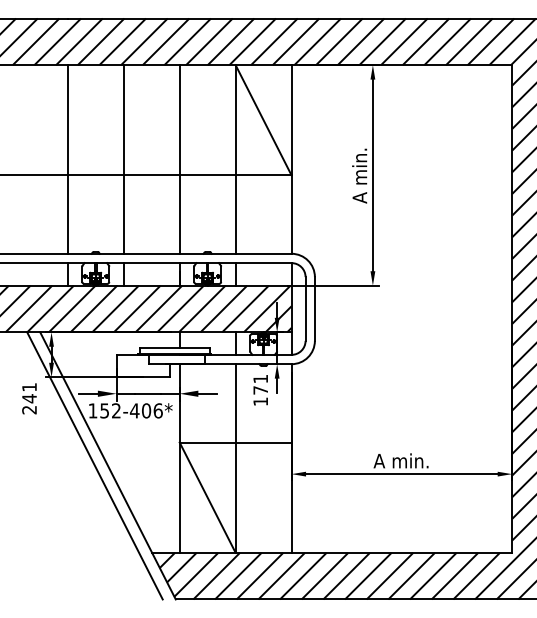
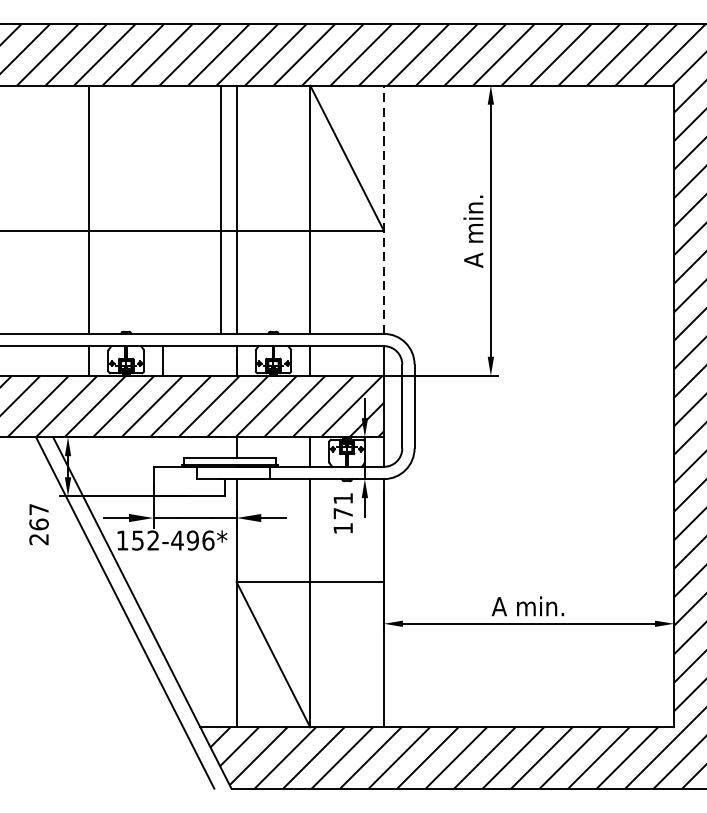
line: (291, 158) -> (383, 208), solid -> dashed
line: (123, 159) -> (220, 209), moved
text: (29, 393) -> (39, 517), 241 -> 267
text: (145, 410) -> (191, 540), 152-406* -> 152-496*

